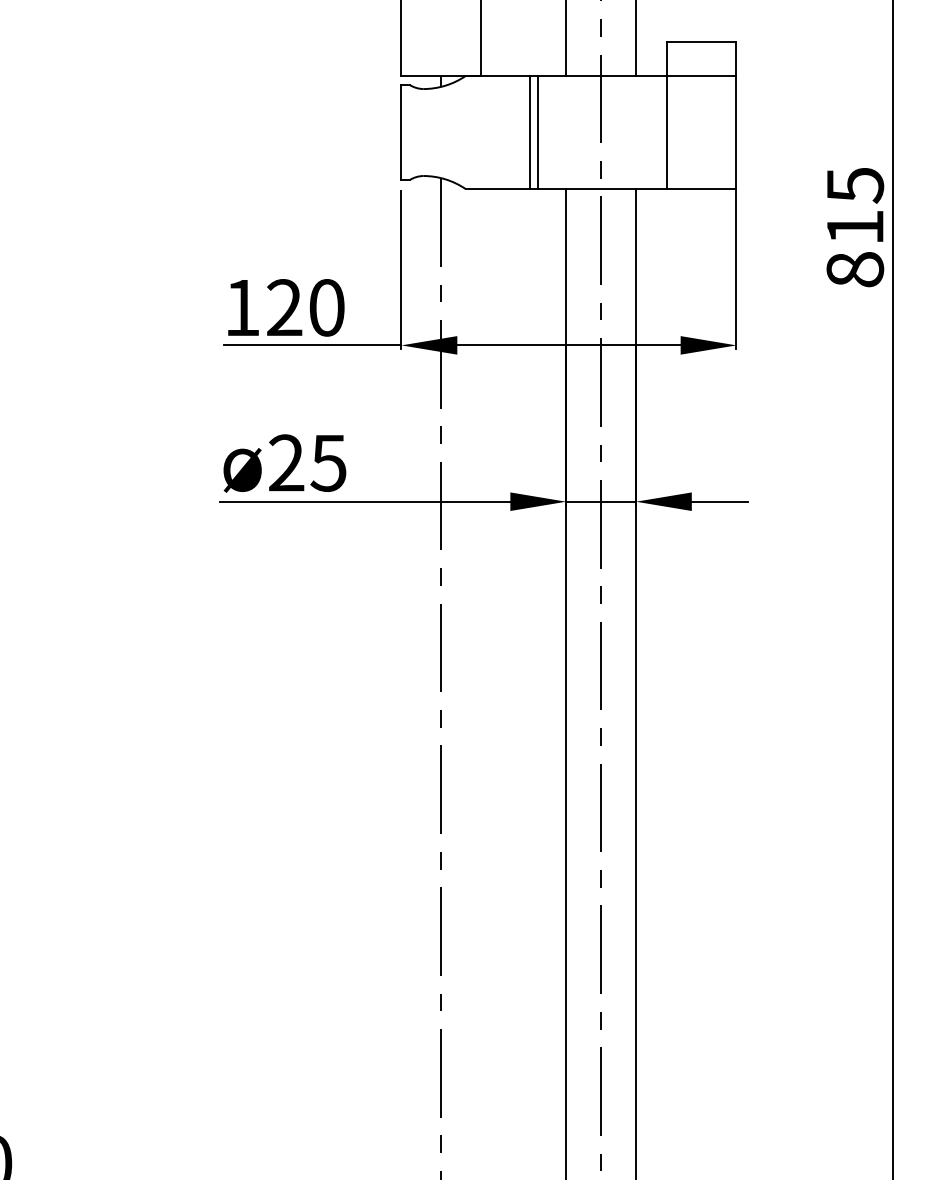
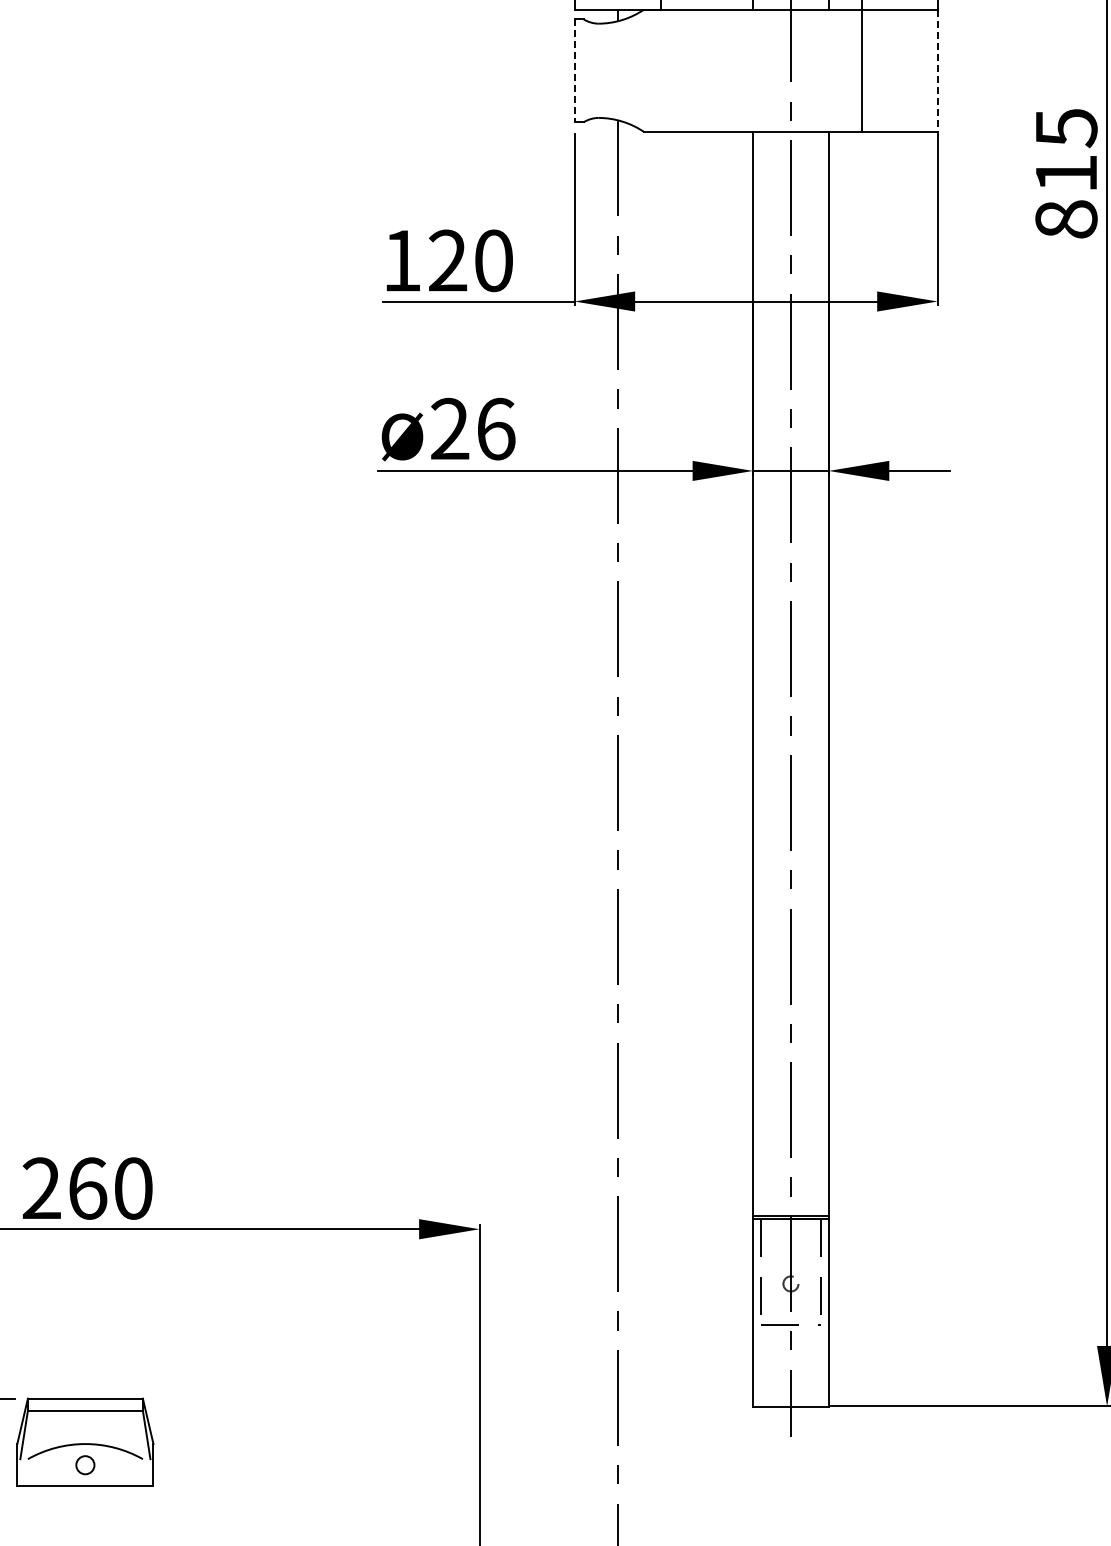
line: (529, 132) -> (713, 70), removed
line: (537, 132) -> (722, 70), removed
line: (401, 133) -> (574, 71), solid -> dashed
line: (736, 133) -> (937, 71), solid -> dashed
text: (328, 462) -> (495, 428), ø25 -> ø26

